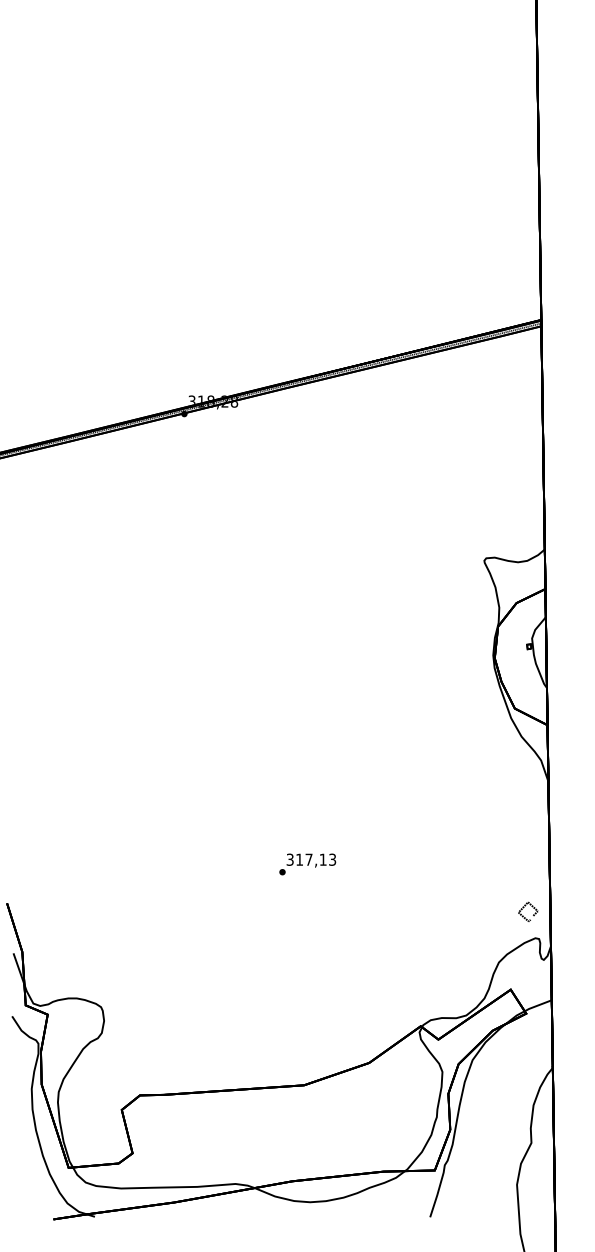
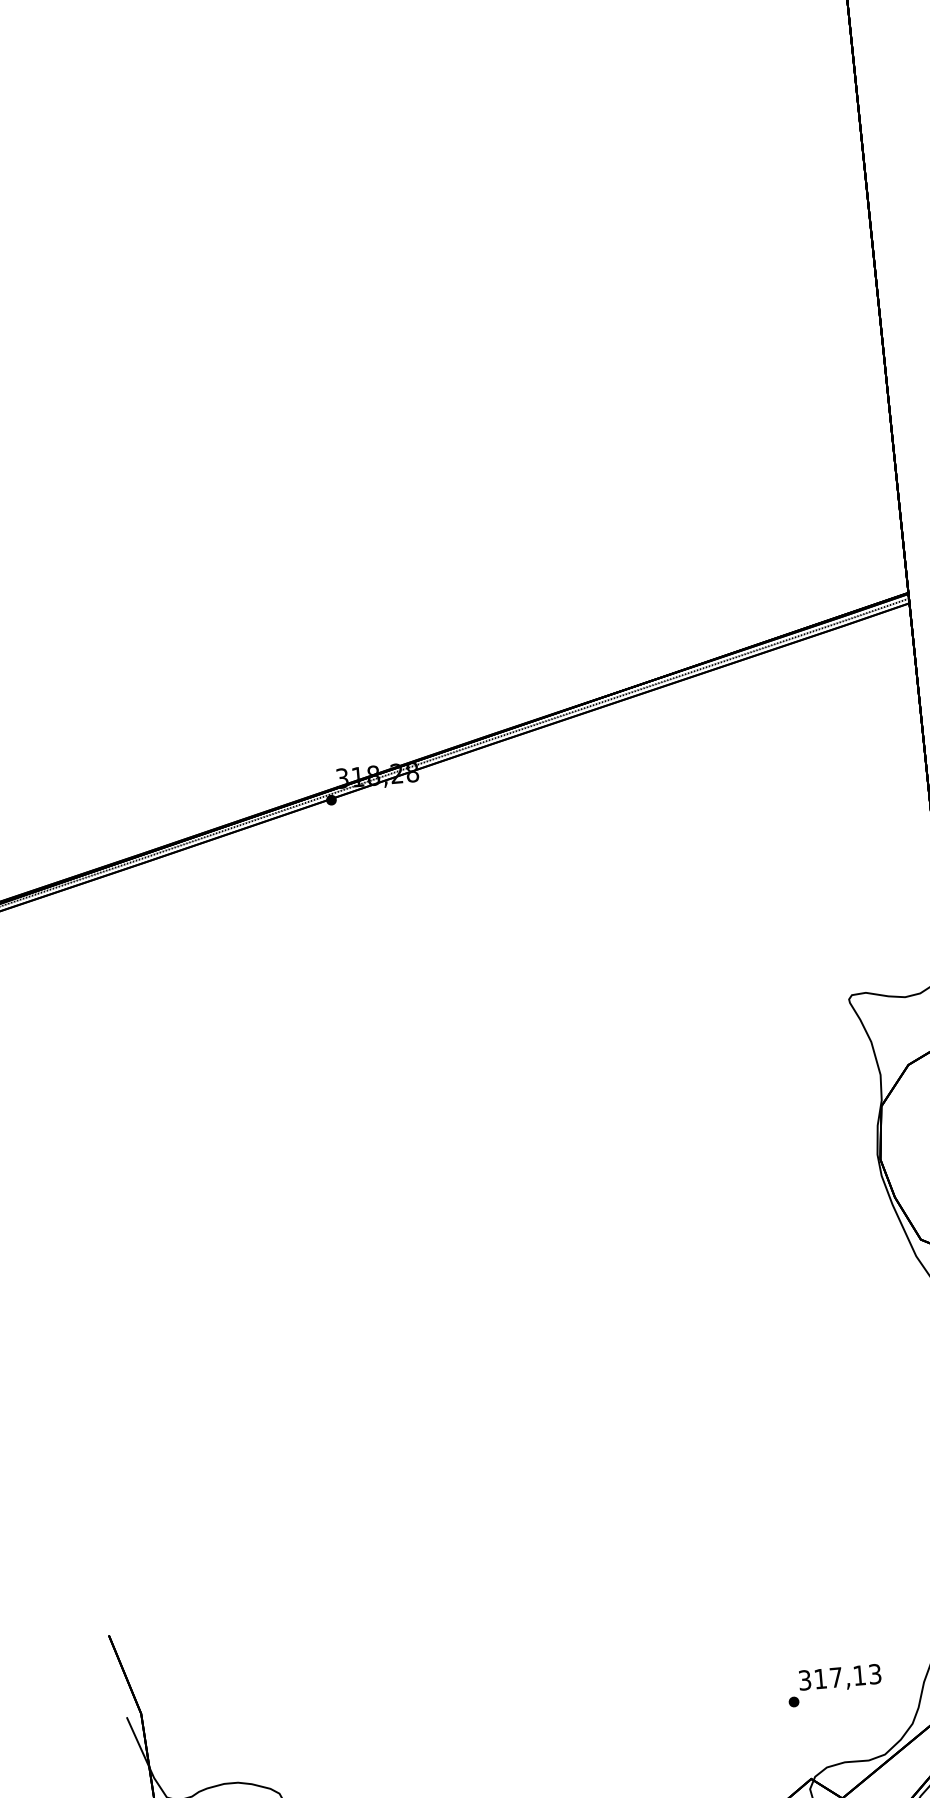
text: (307, 864) -> (834, 1685), moved

